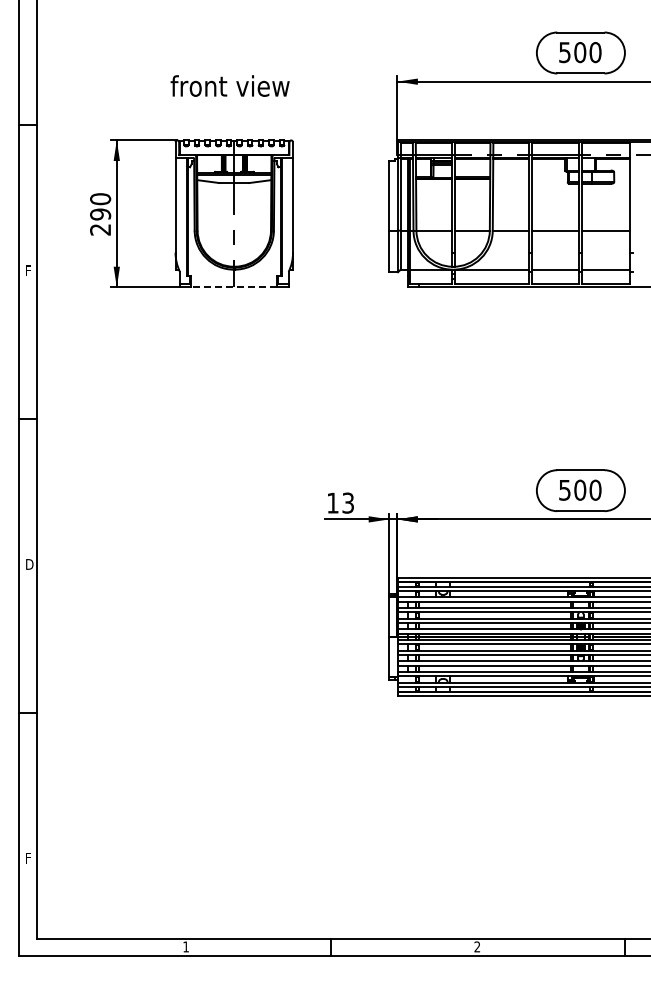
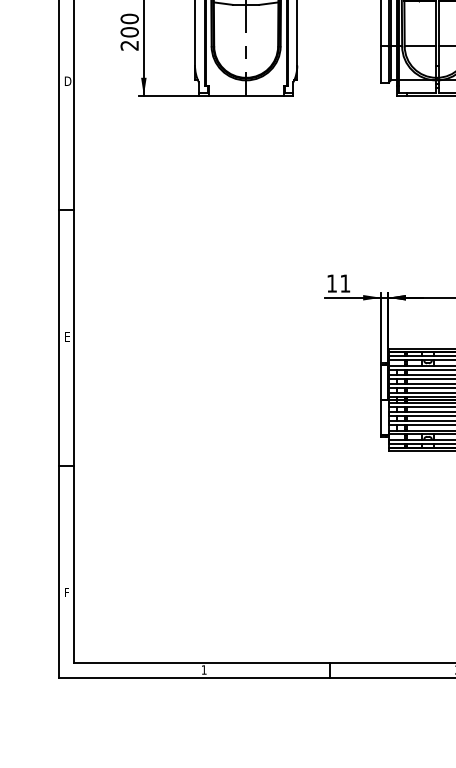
text: (100, 214) -> (129, 32), 290 -> 200
text: (29, 270) -> (67, 81), F -> D
line: (234, 287) -> (246, 95), dashed -> solid
text: (347, 502) -> (344, 283), 13 -> 11
text: (29, 564) -> (67, 337), D -> E

